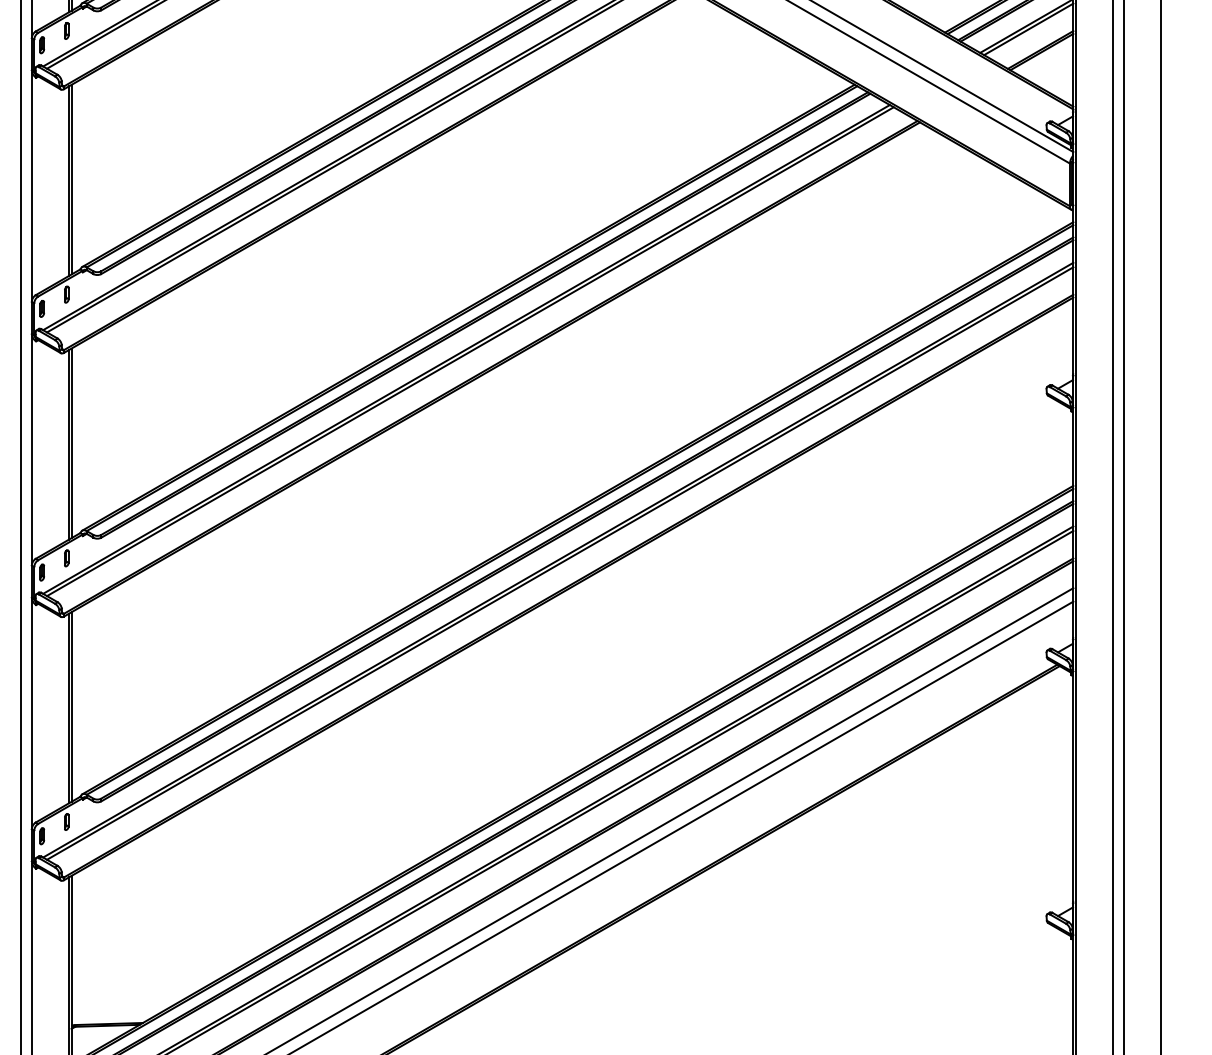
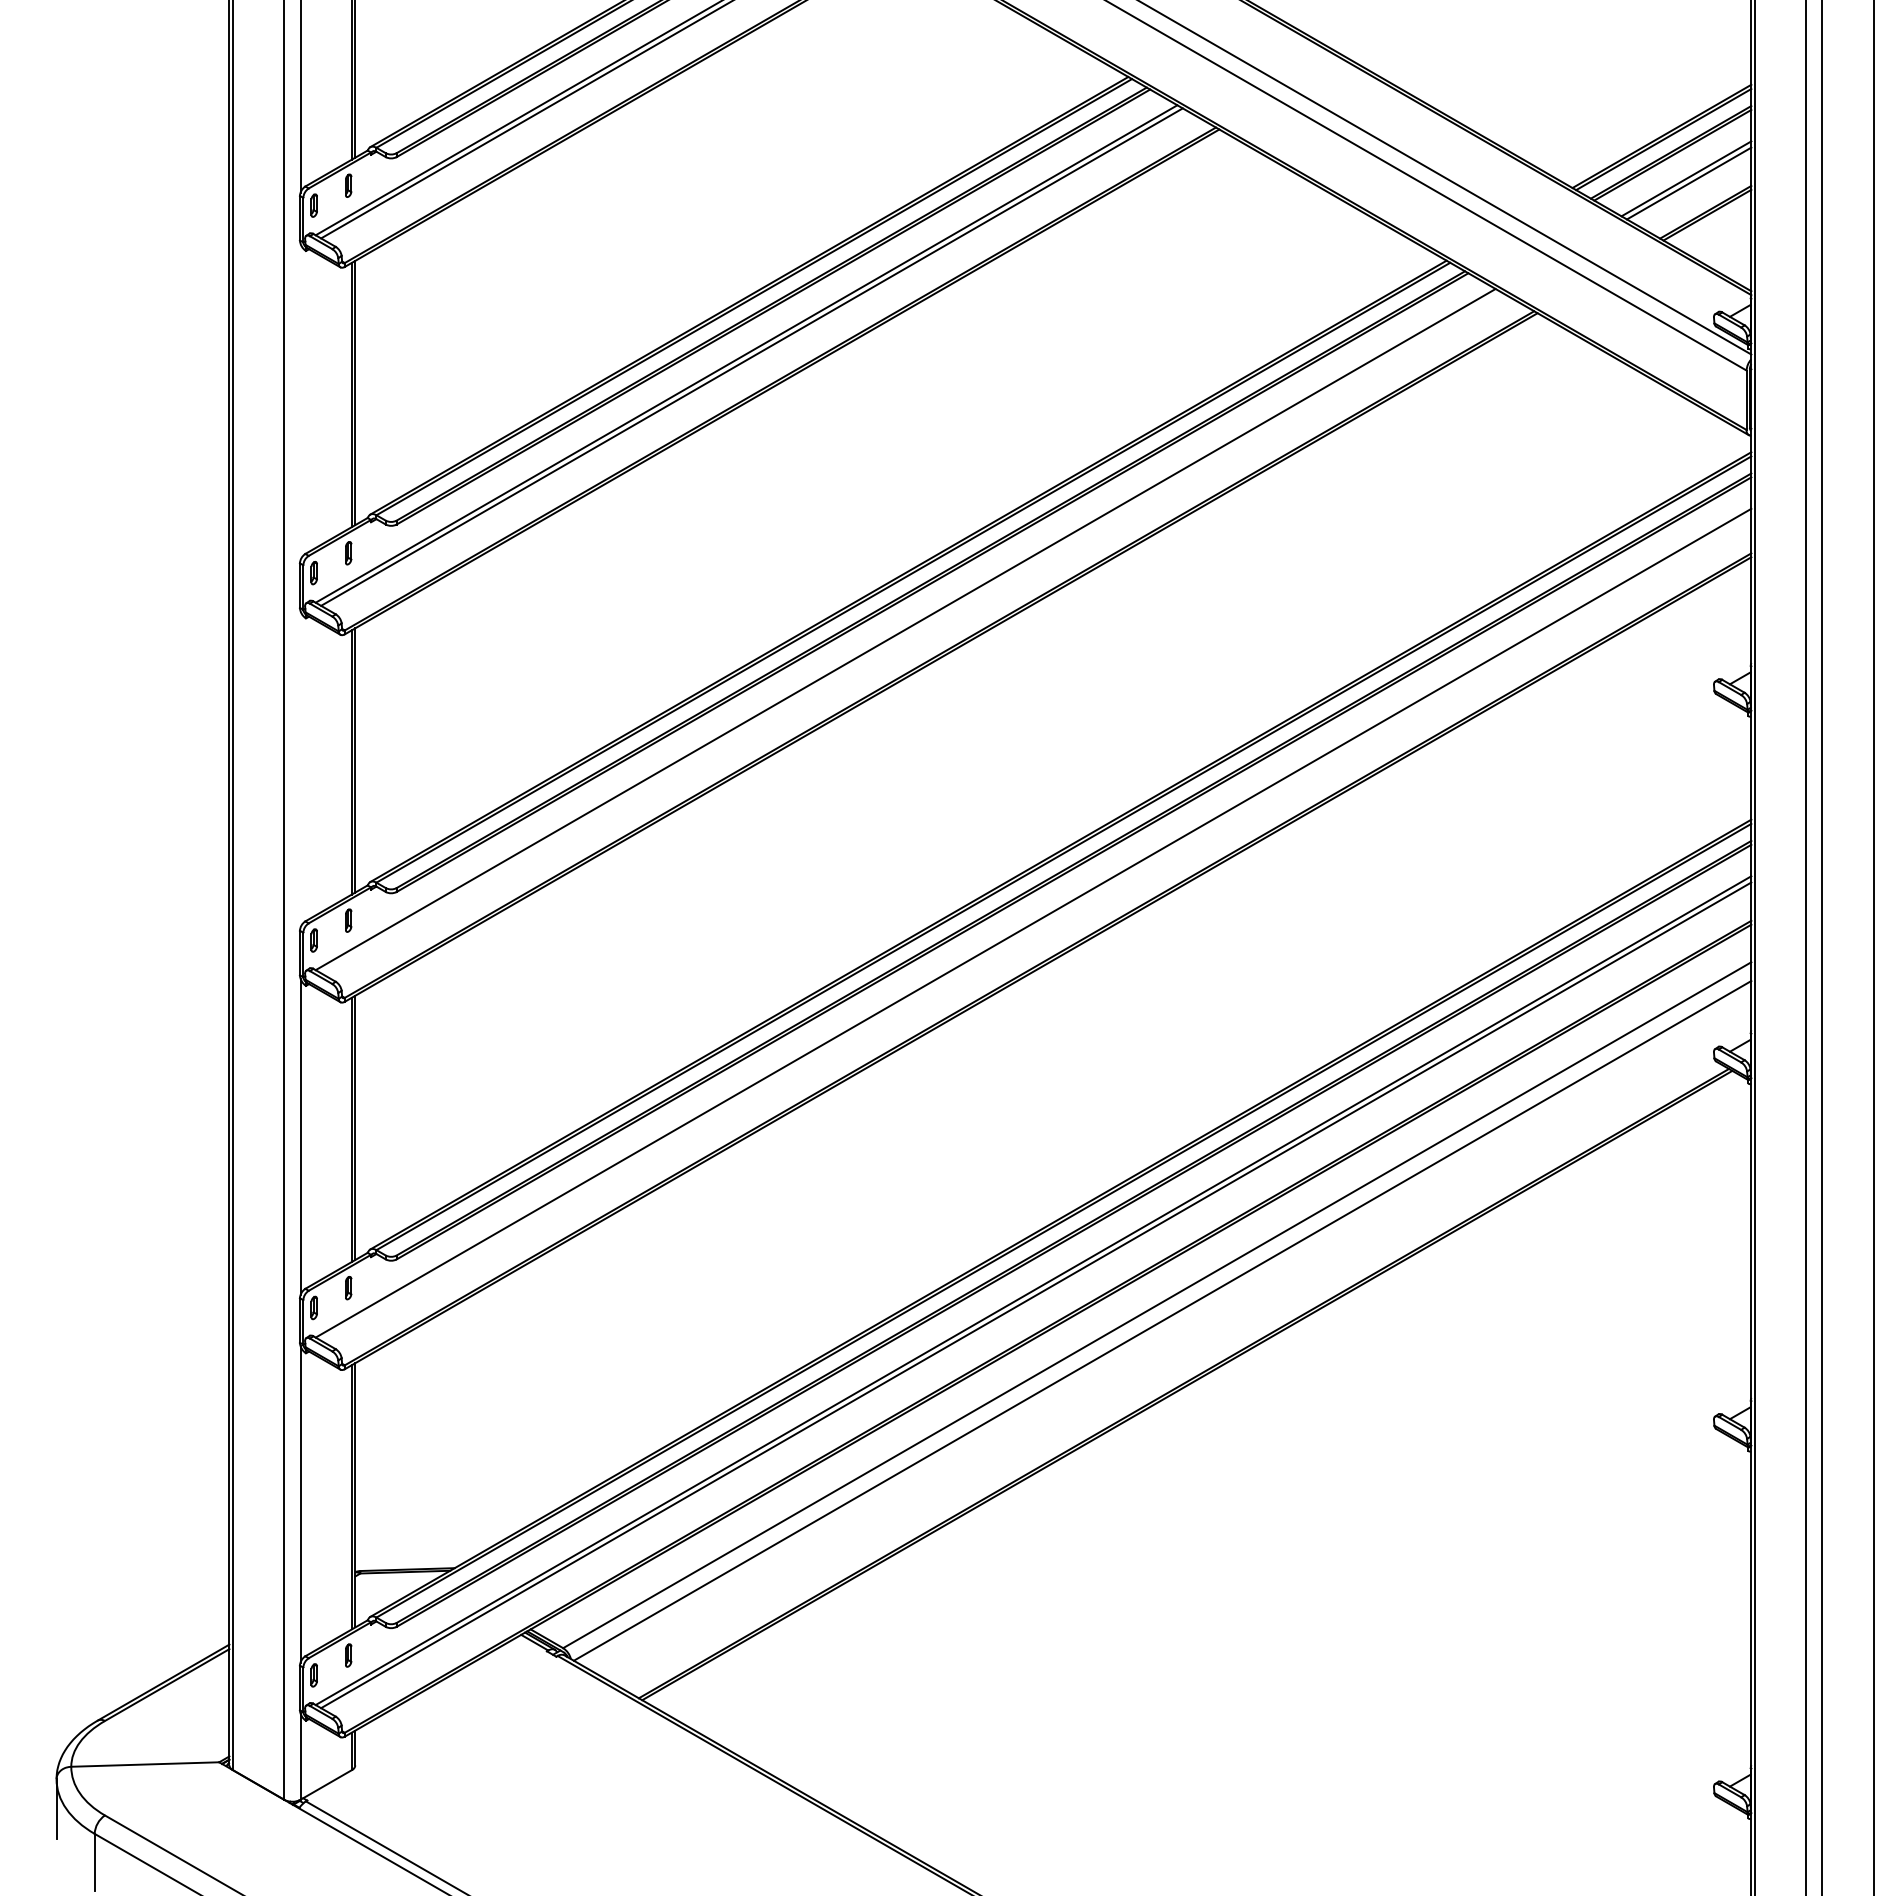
line: (32, 185) -> (300, 401), removed
line: (470, 351) -> (911, 632), removed
line: (32, 449) -> (300, 769), removed
line: (560, 563) -> (1036, 927), removed

